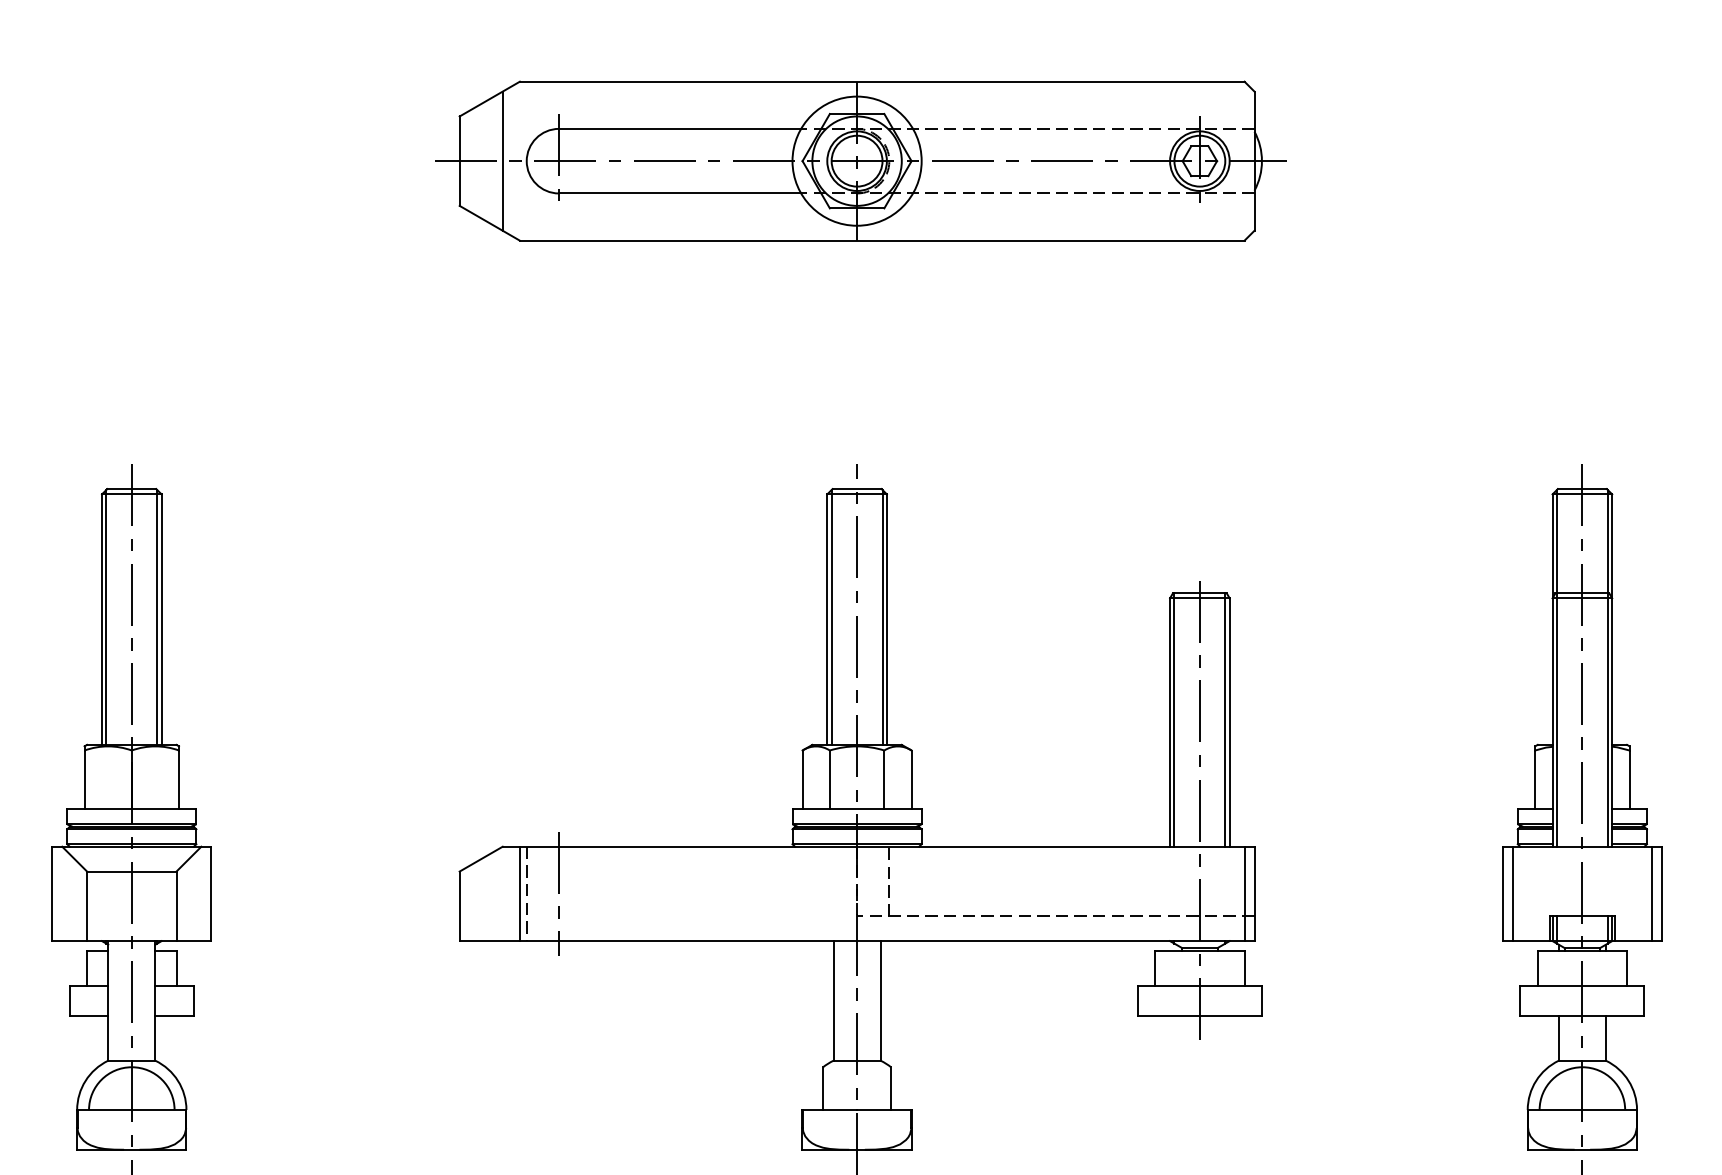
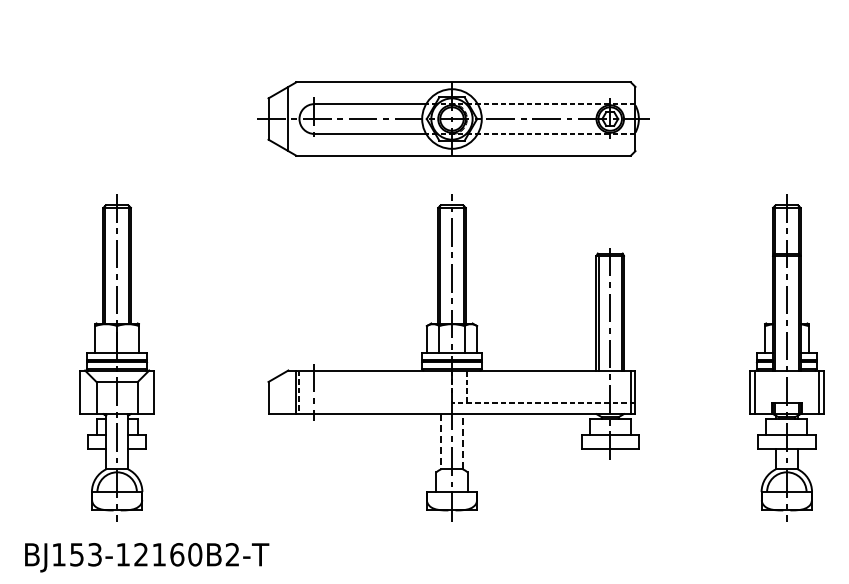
part: (860, 160) -> (453, 118), moved
line: (834, 1000) -> (441, 441), solid -> dashed
line: (879, 1000) -> (462, 441), solid -> dashed

